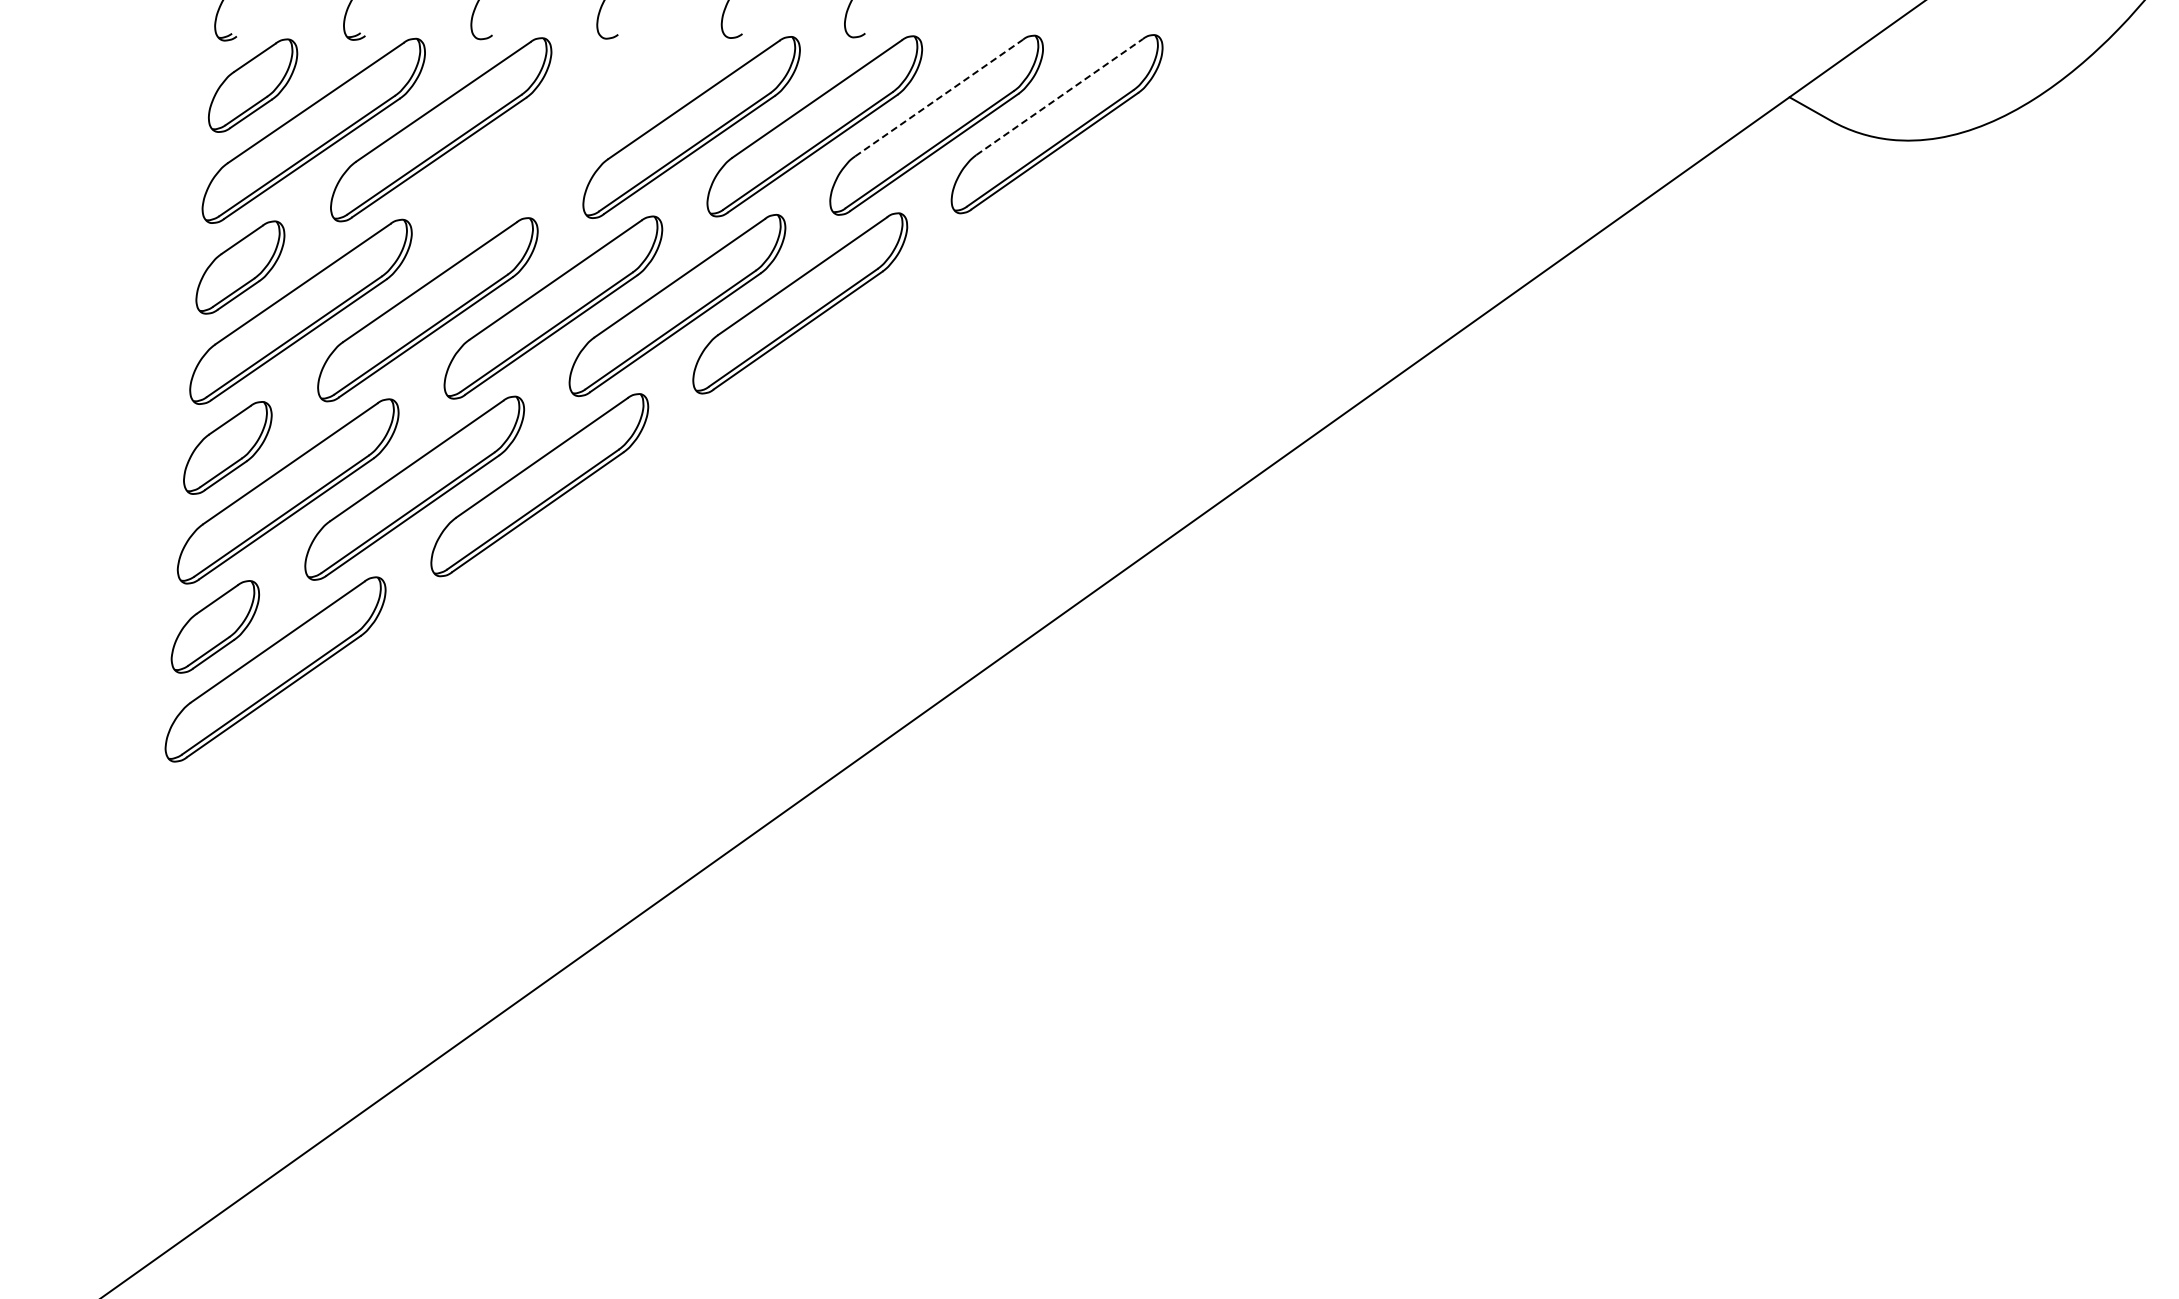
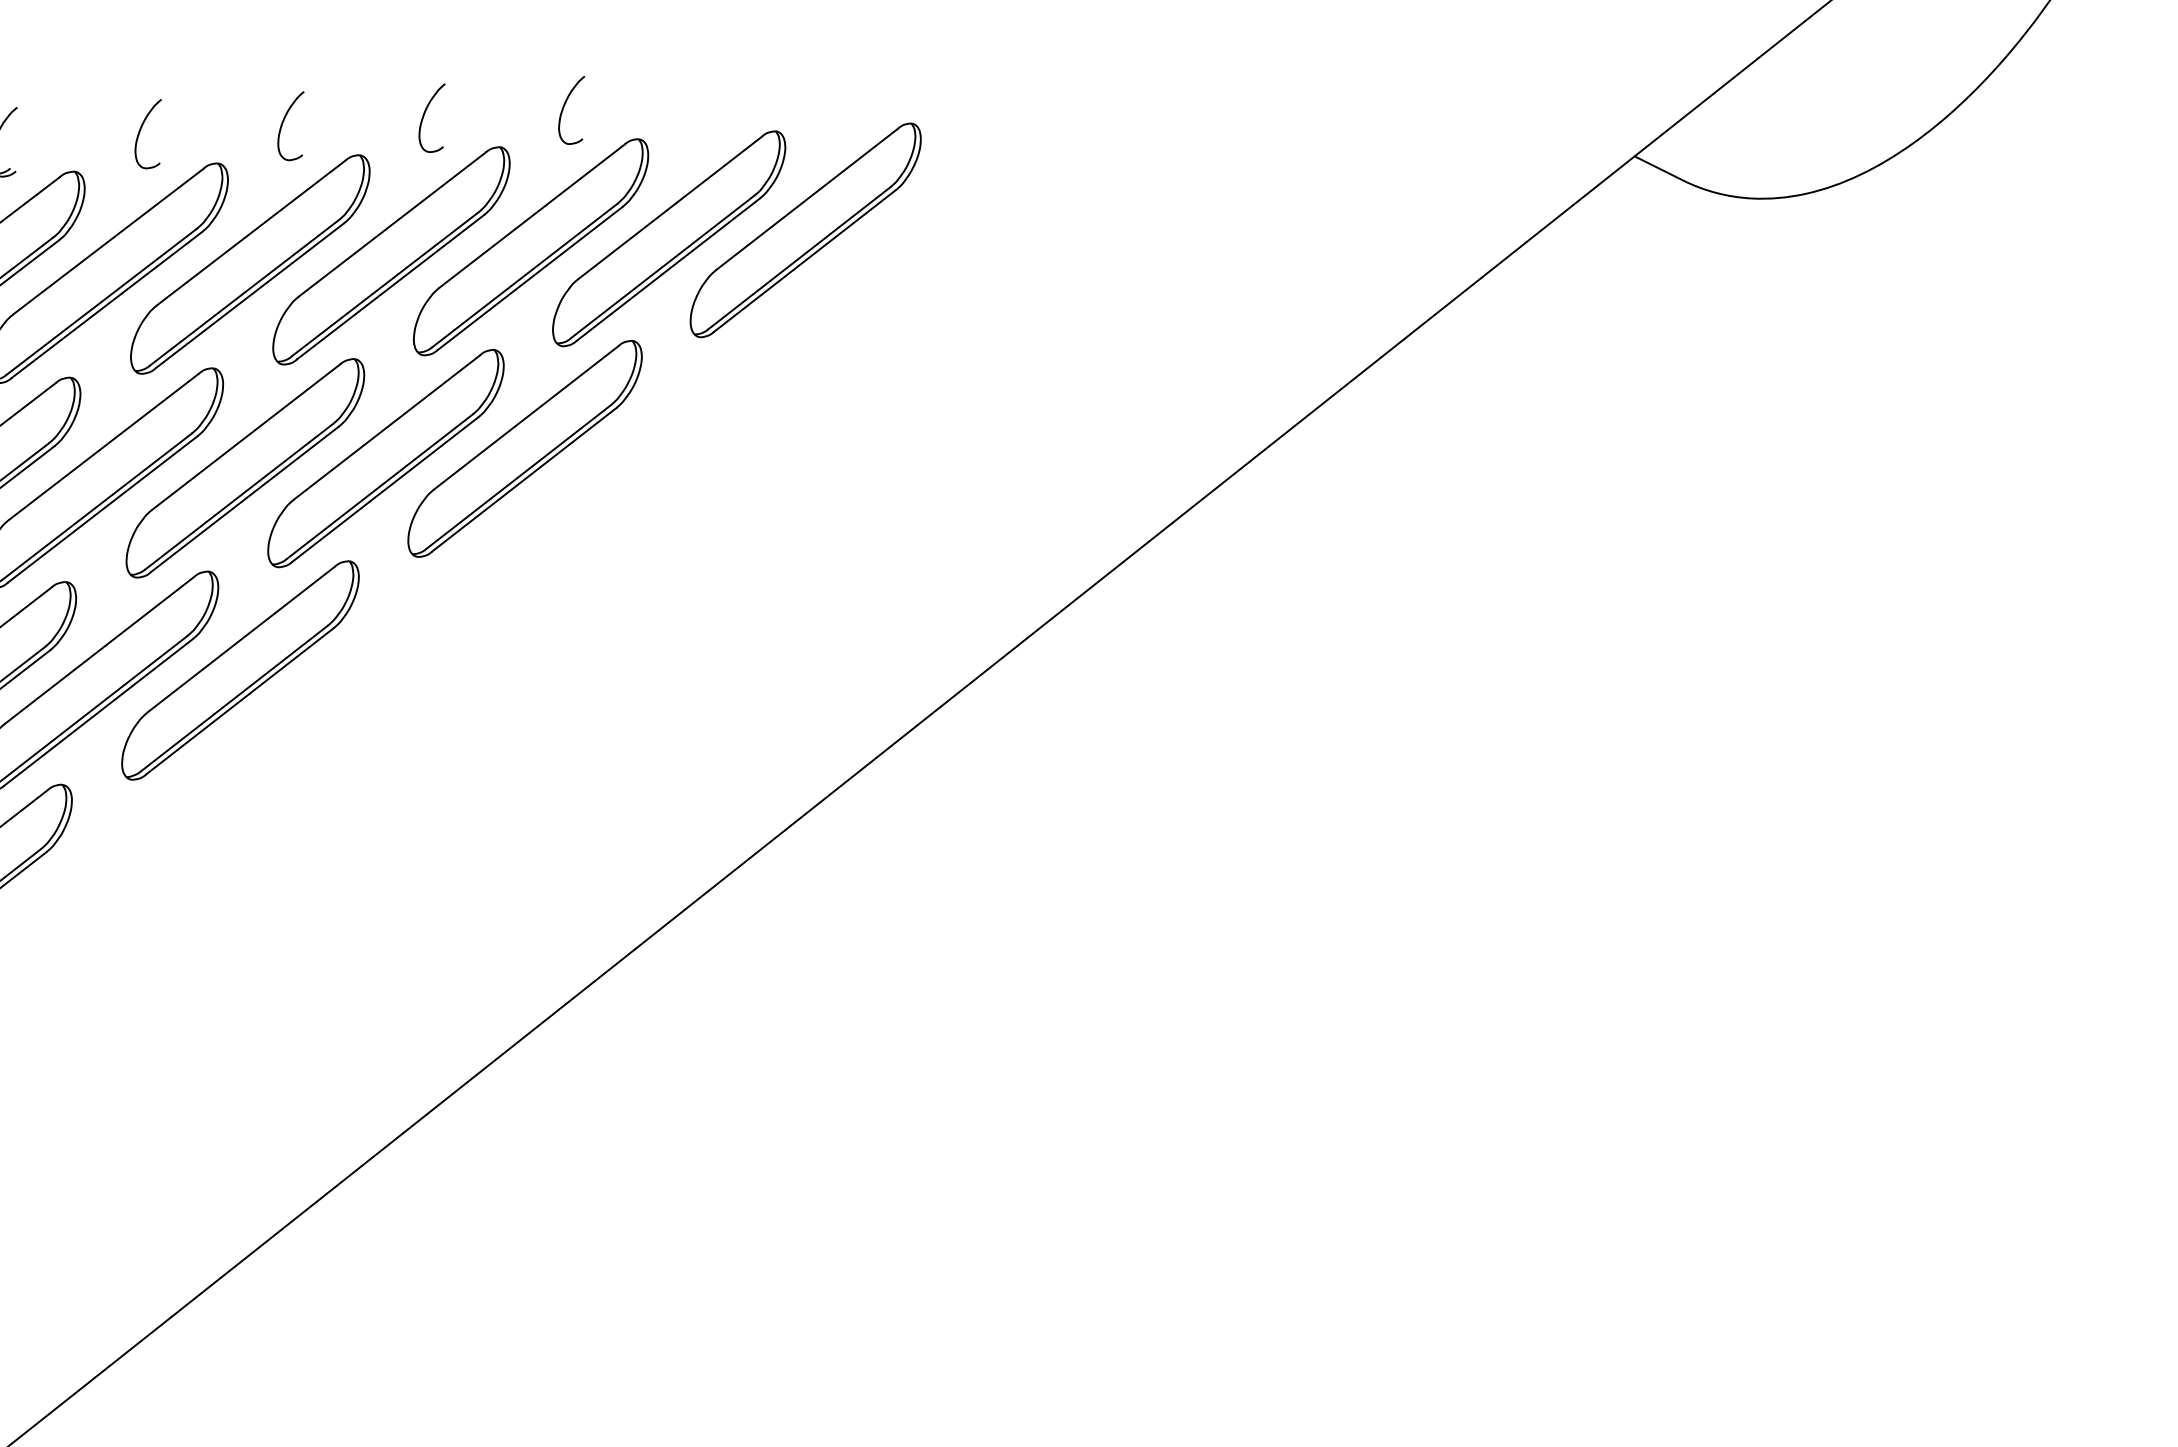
line: (1060, 96) -> (807, 198), dashed -> solid
line: (939, 97) -> (670, 207), dashed -> solid
part: (567, 128) -> (250, 264), added

